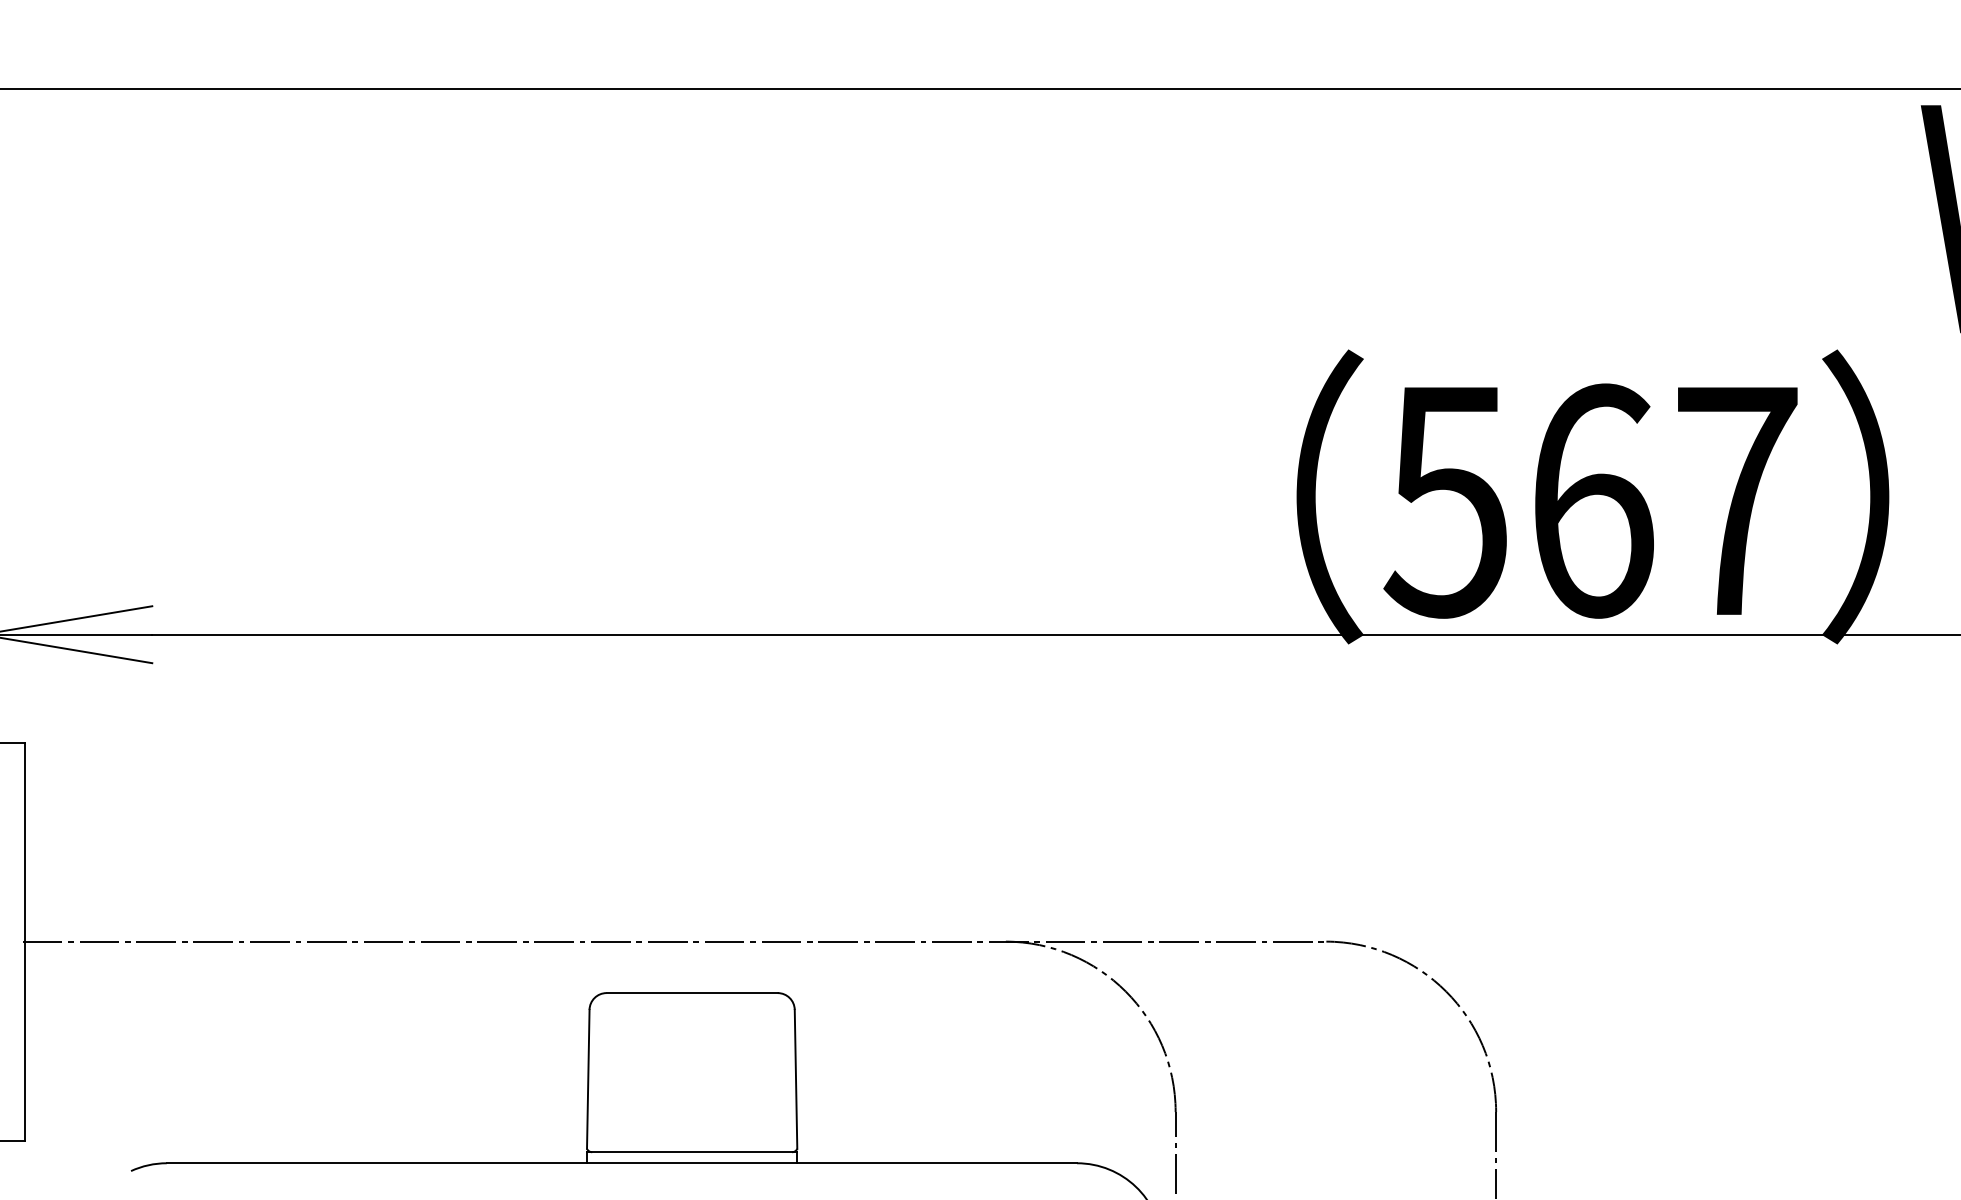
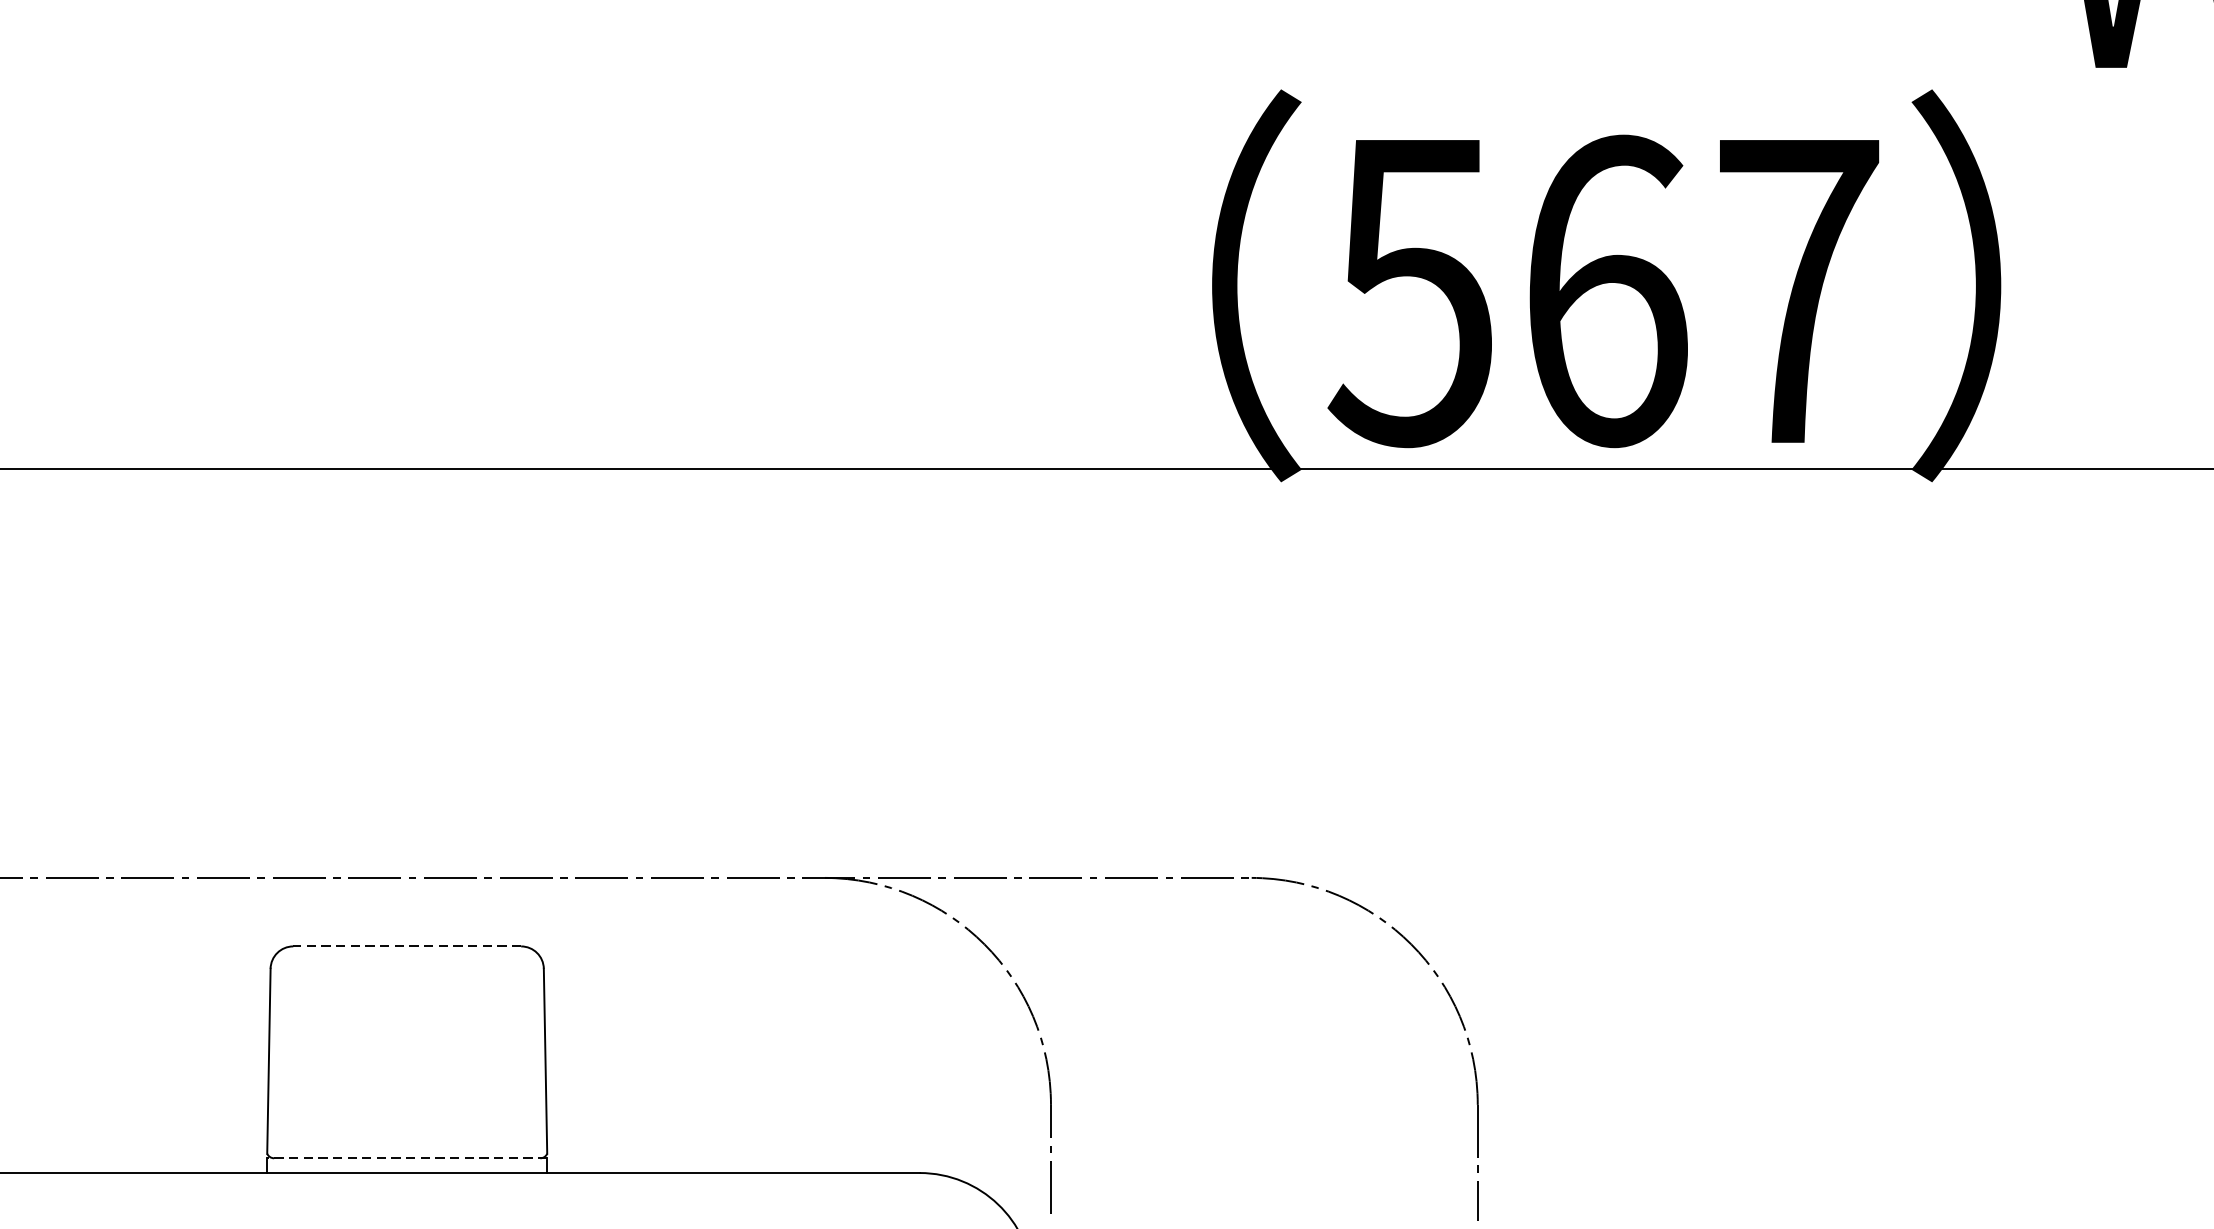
line: (692, 993) -> (407, 946), solid -> dashed
line: (691, 1152) -> (406, 1158), solid -> dashed

